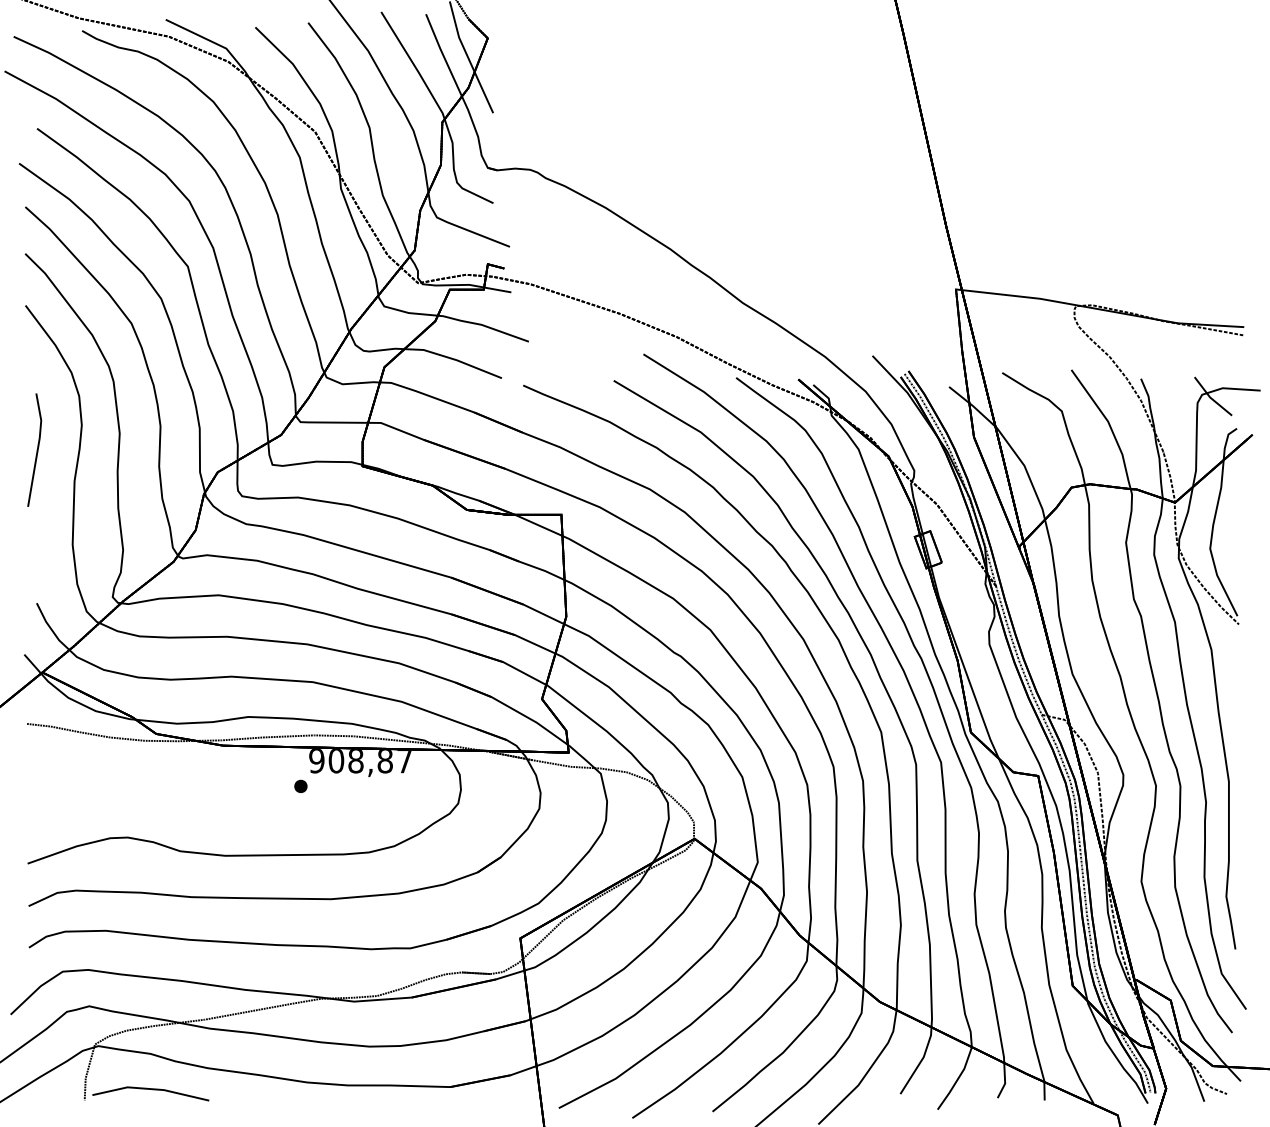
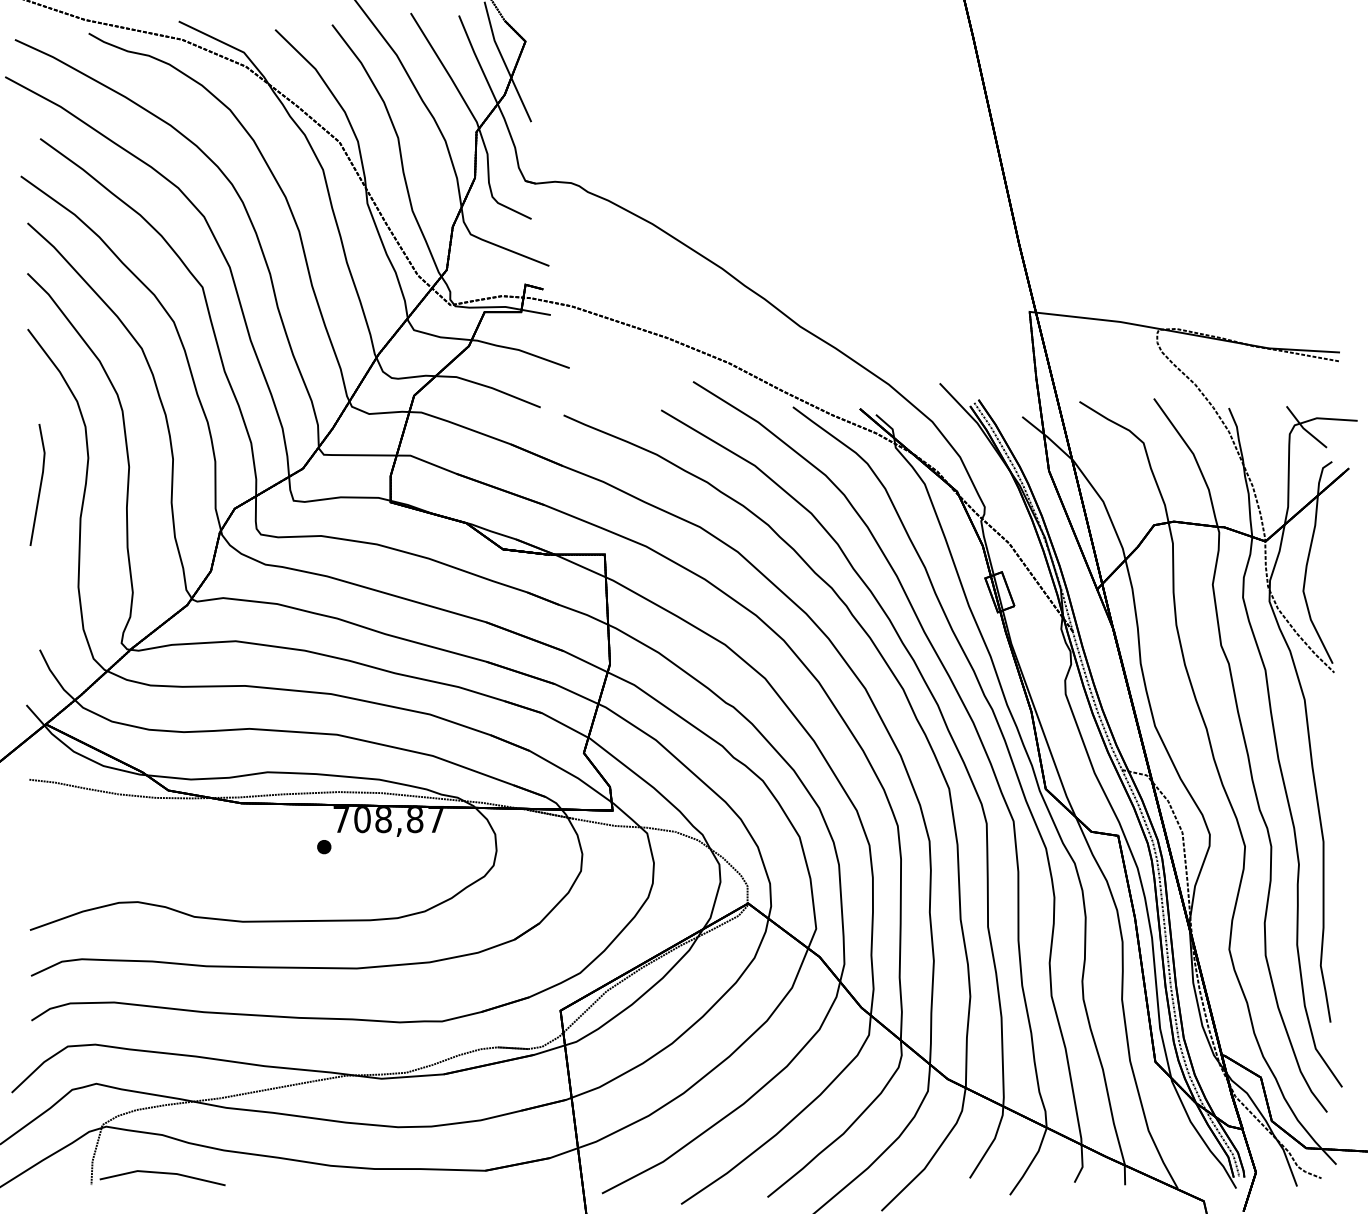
text: (316, 761) -> (341, 820), 908,87 -> 708,87

